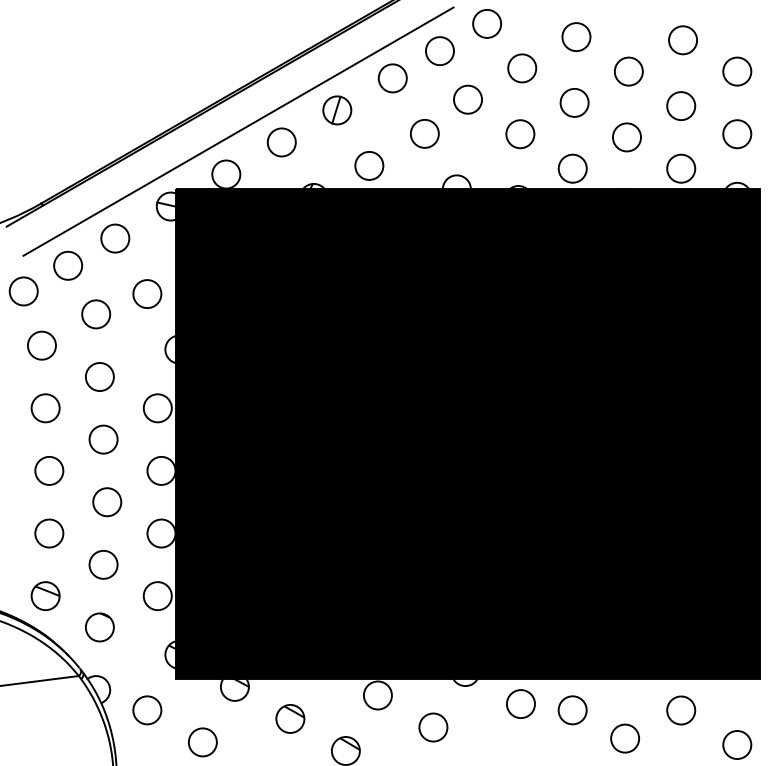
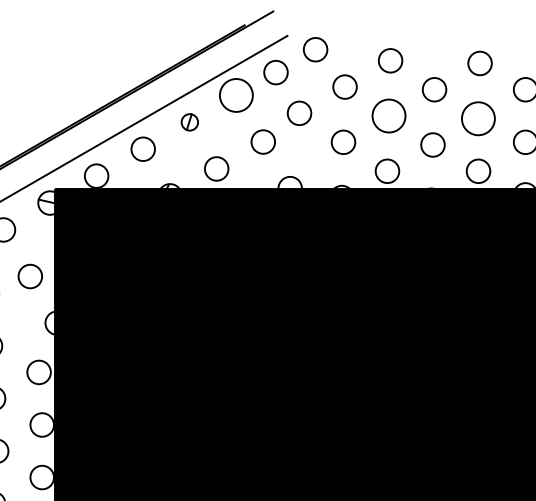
circle: (392, 78) -> (236, 95), size x1.4
circle: (574, 102) -> (388, 115), size x1.4
circle: (681, 105) -> (478, 118), size x1.4
part: (337, 110) -> (189, 122), size x0.7

